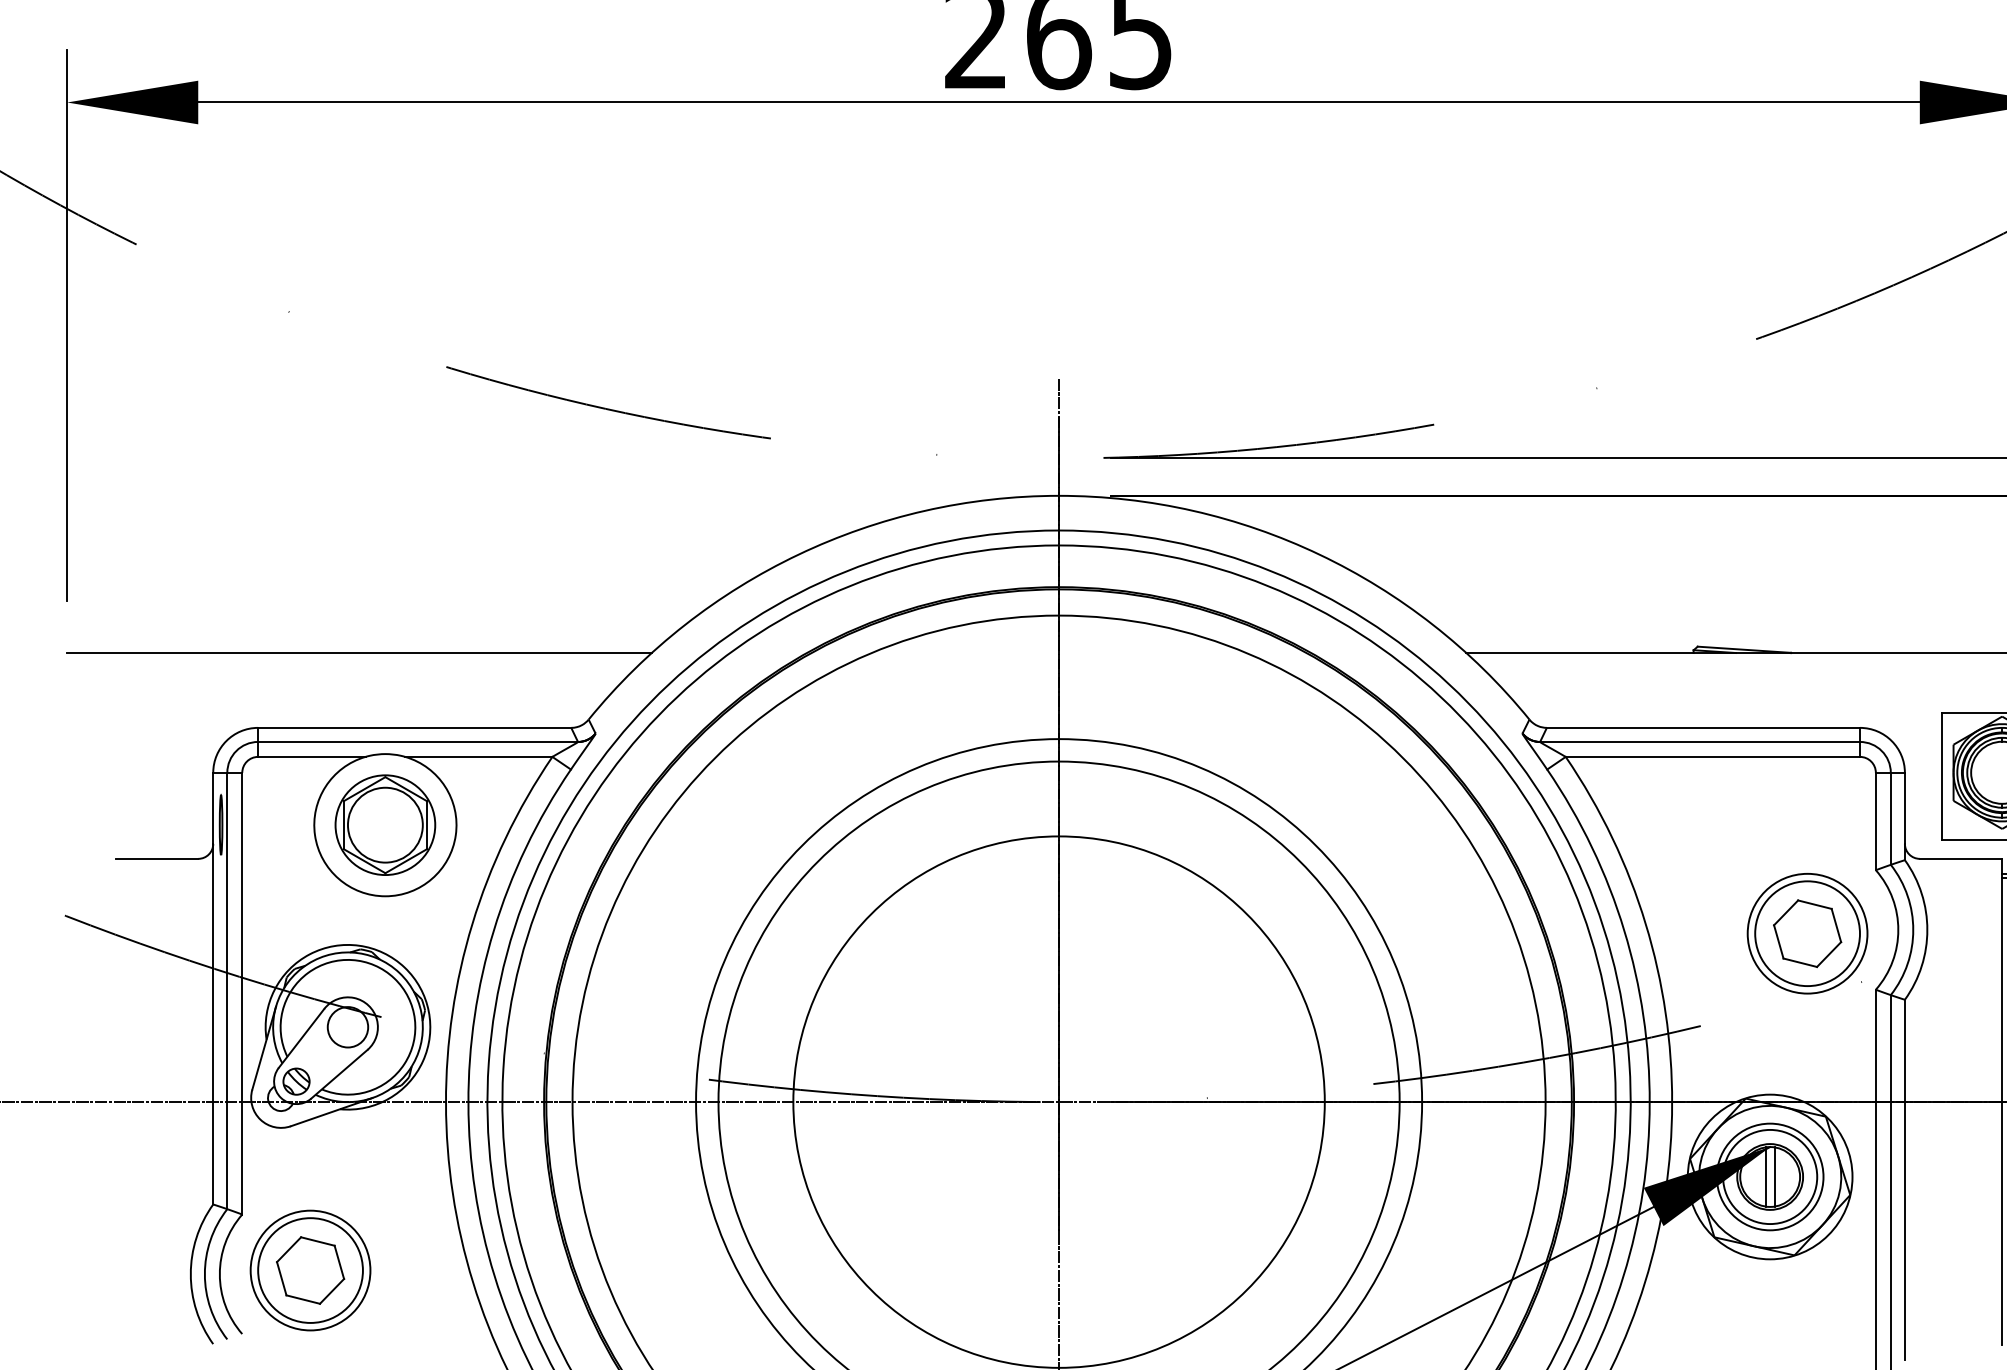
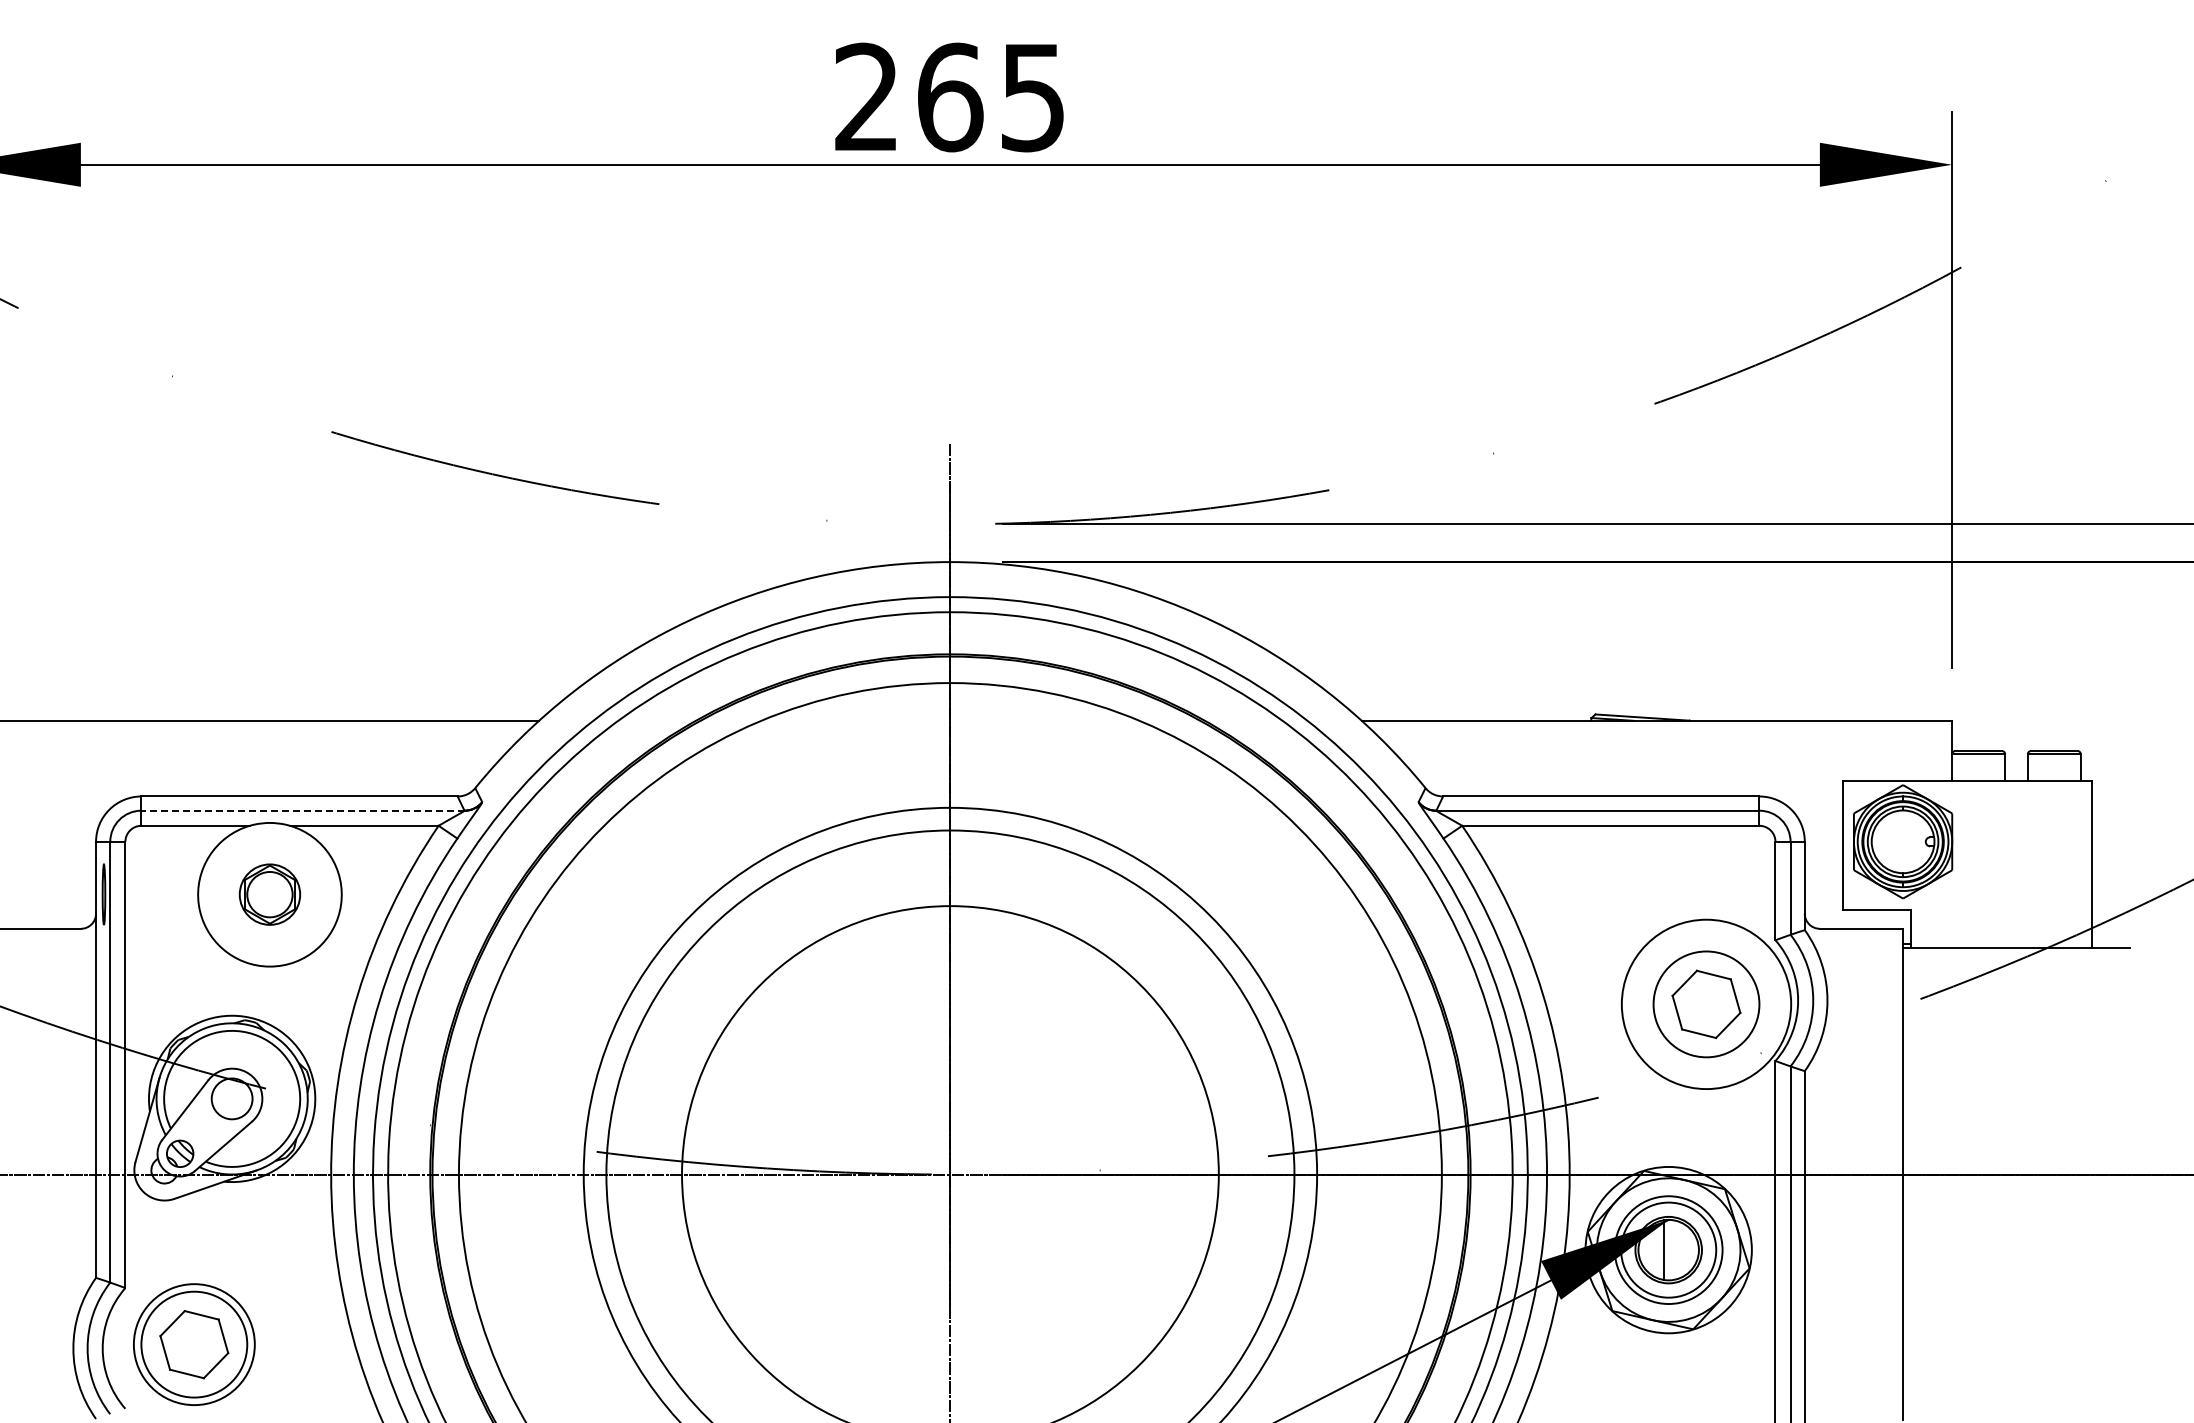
line: (417, 741) -> (302, 810), solid -> dashed
part: (384, 824) -> (269, 894), size x0.6
circle: (1807, 932) -> (1706, 1003), size x1.4
line: (1774, 1177) -> (1673, 1250), removed

